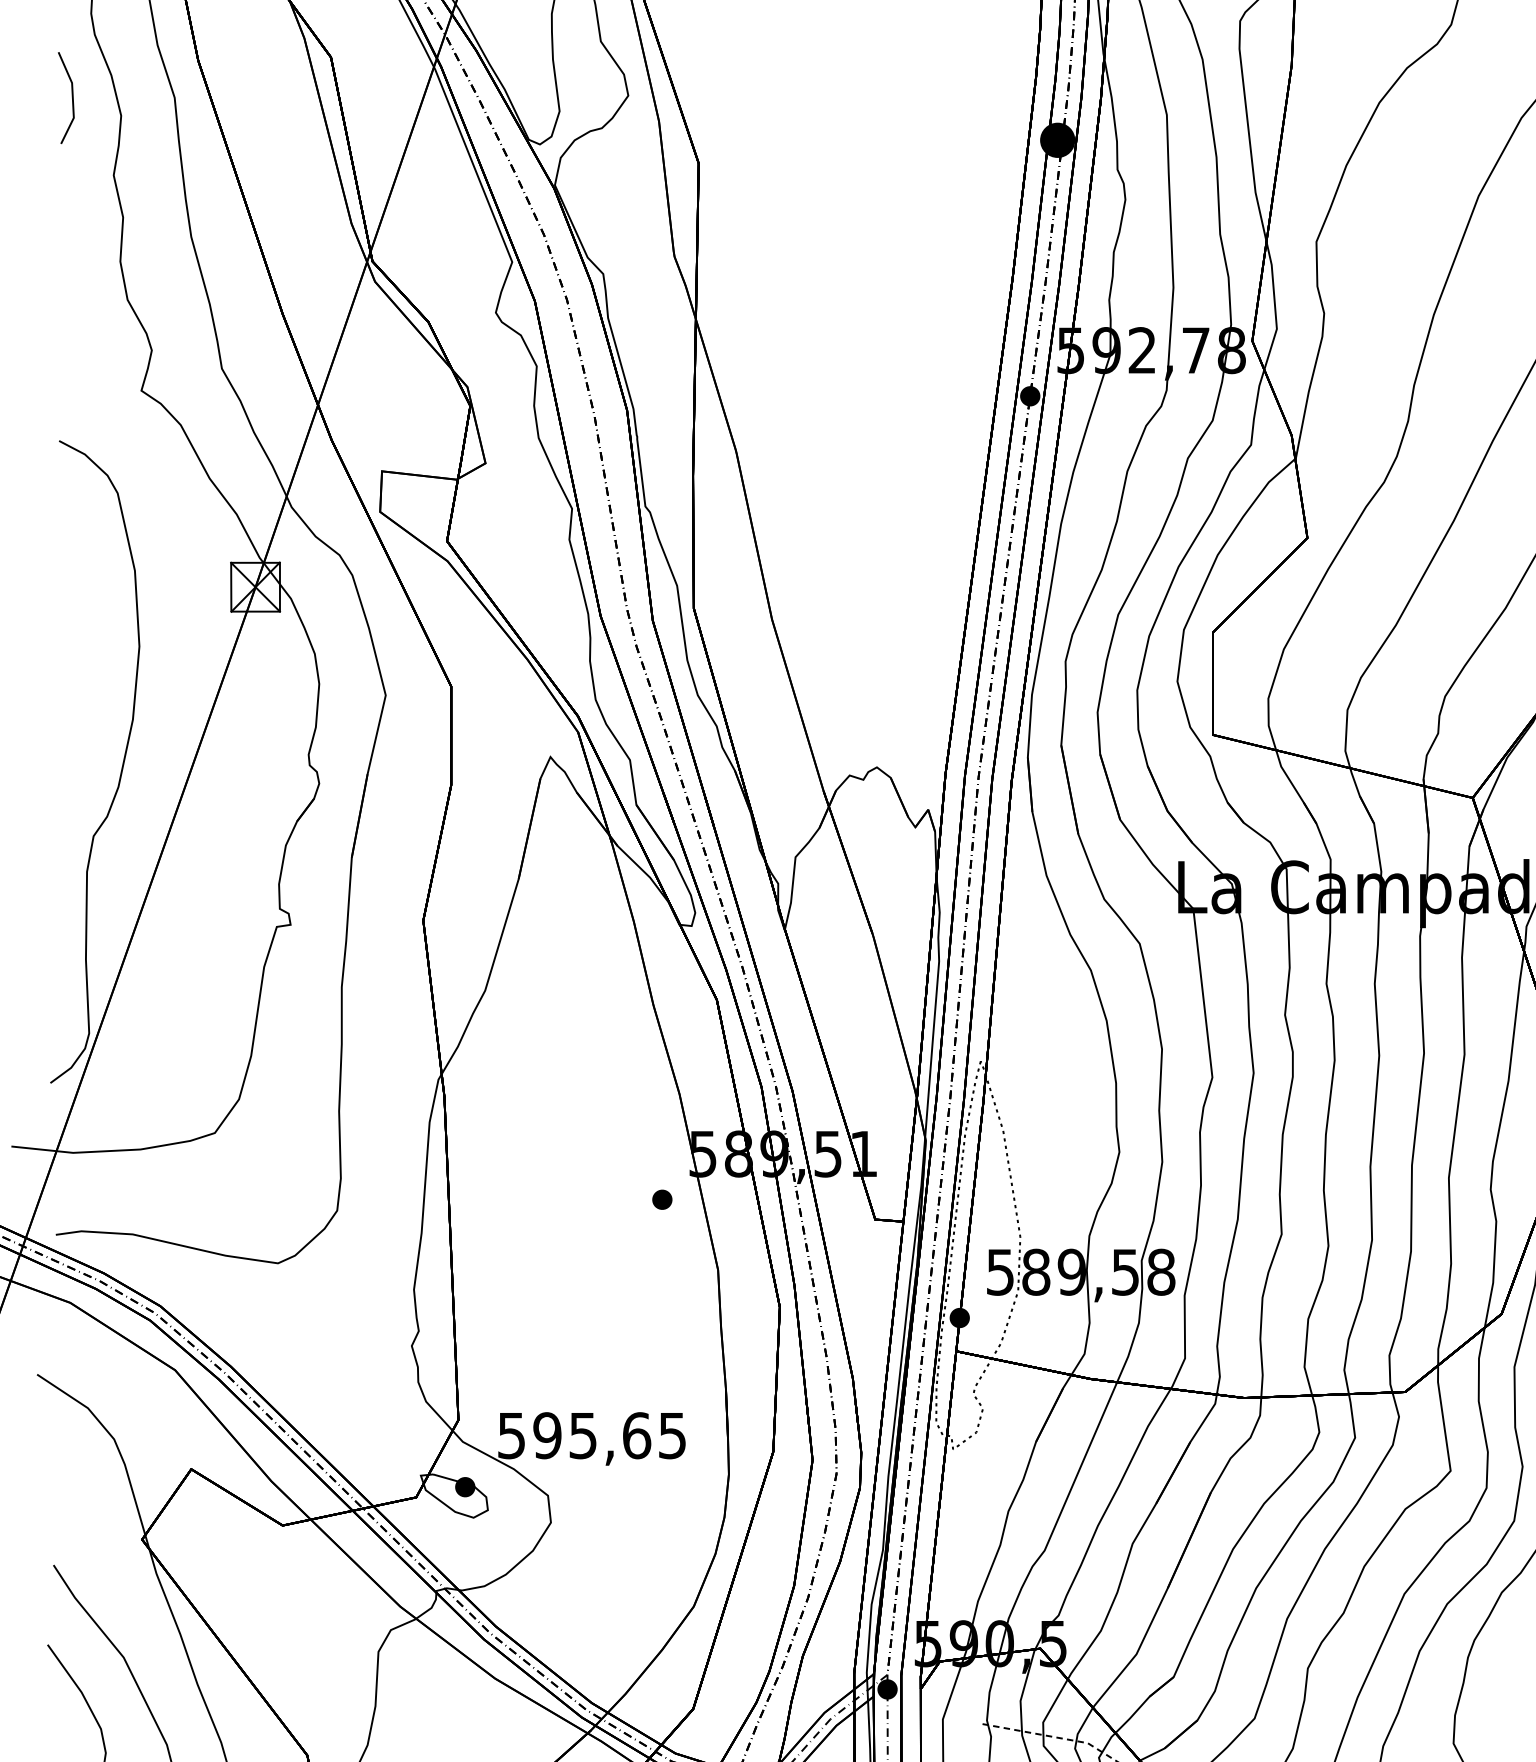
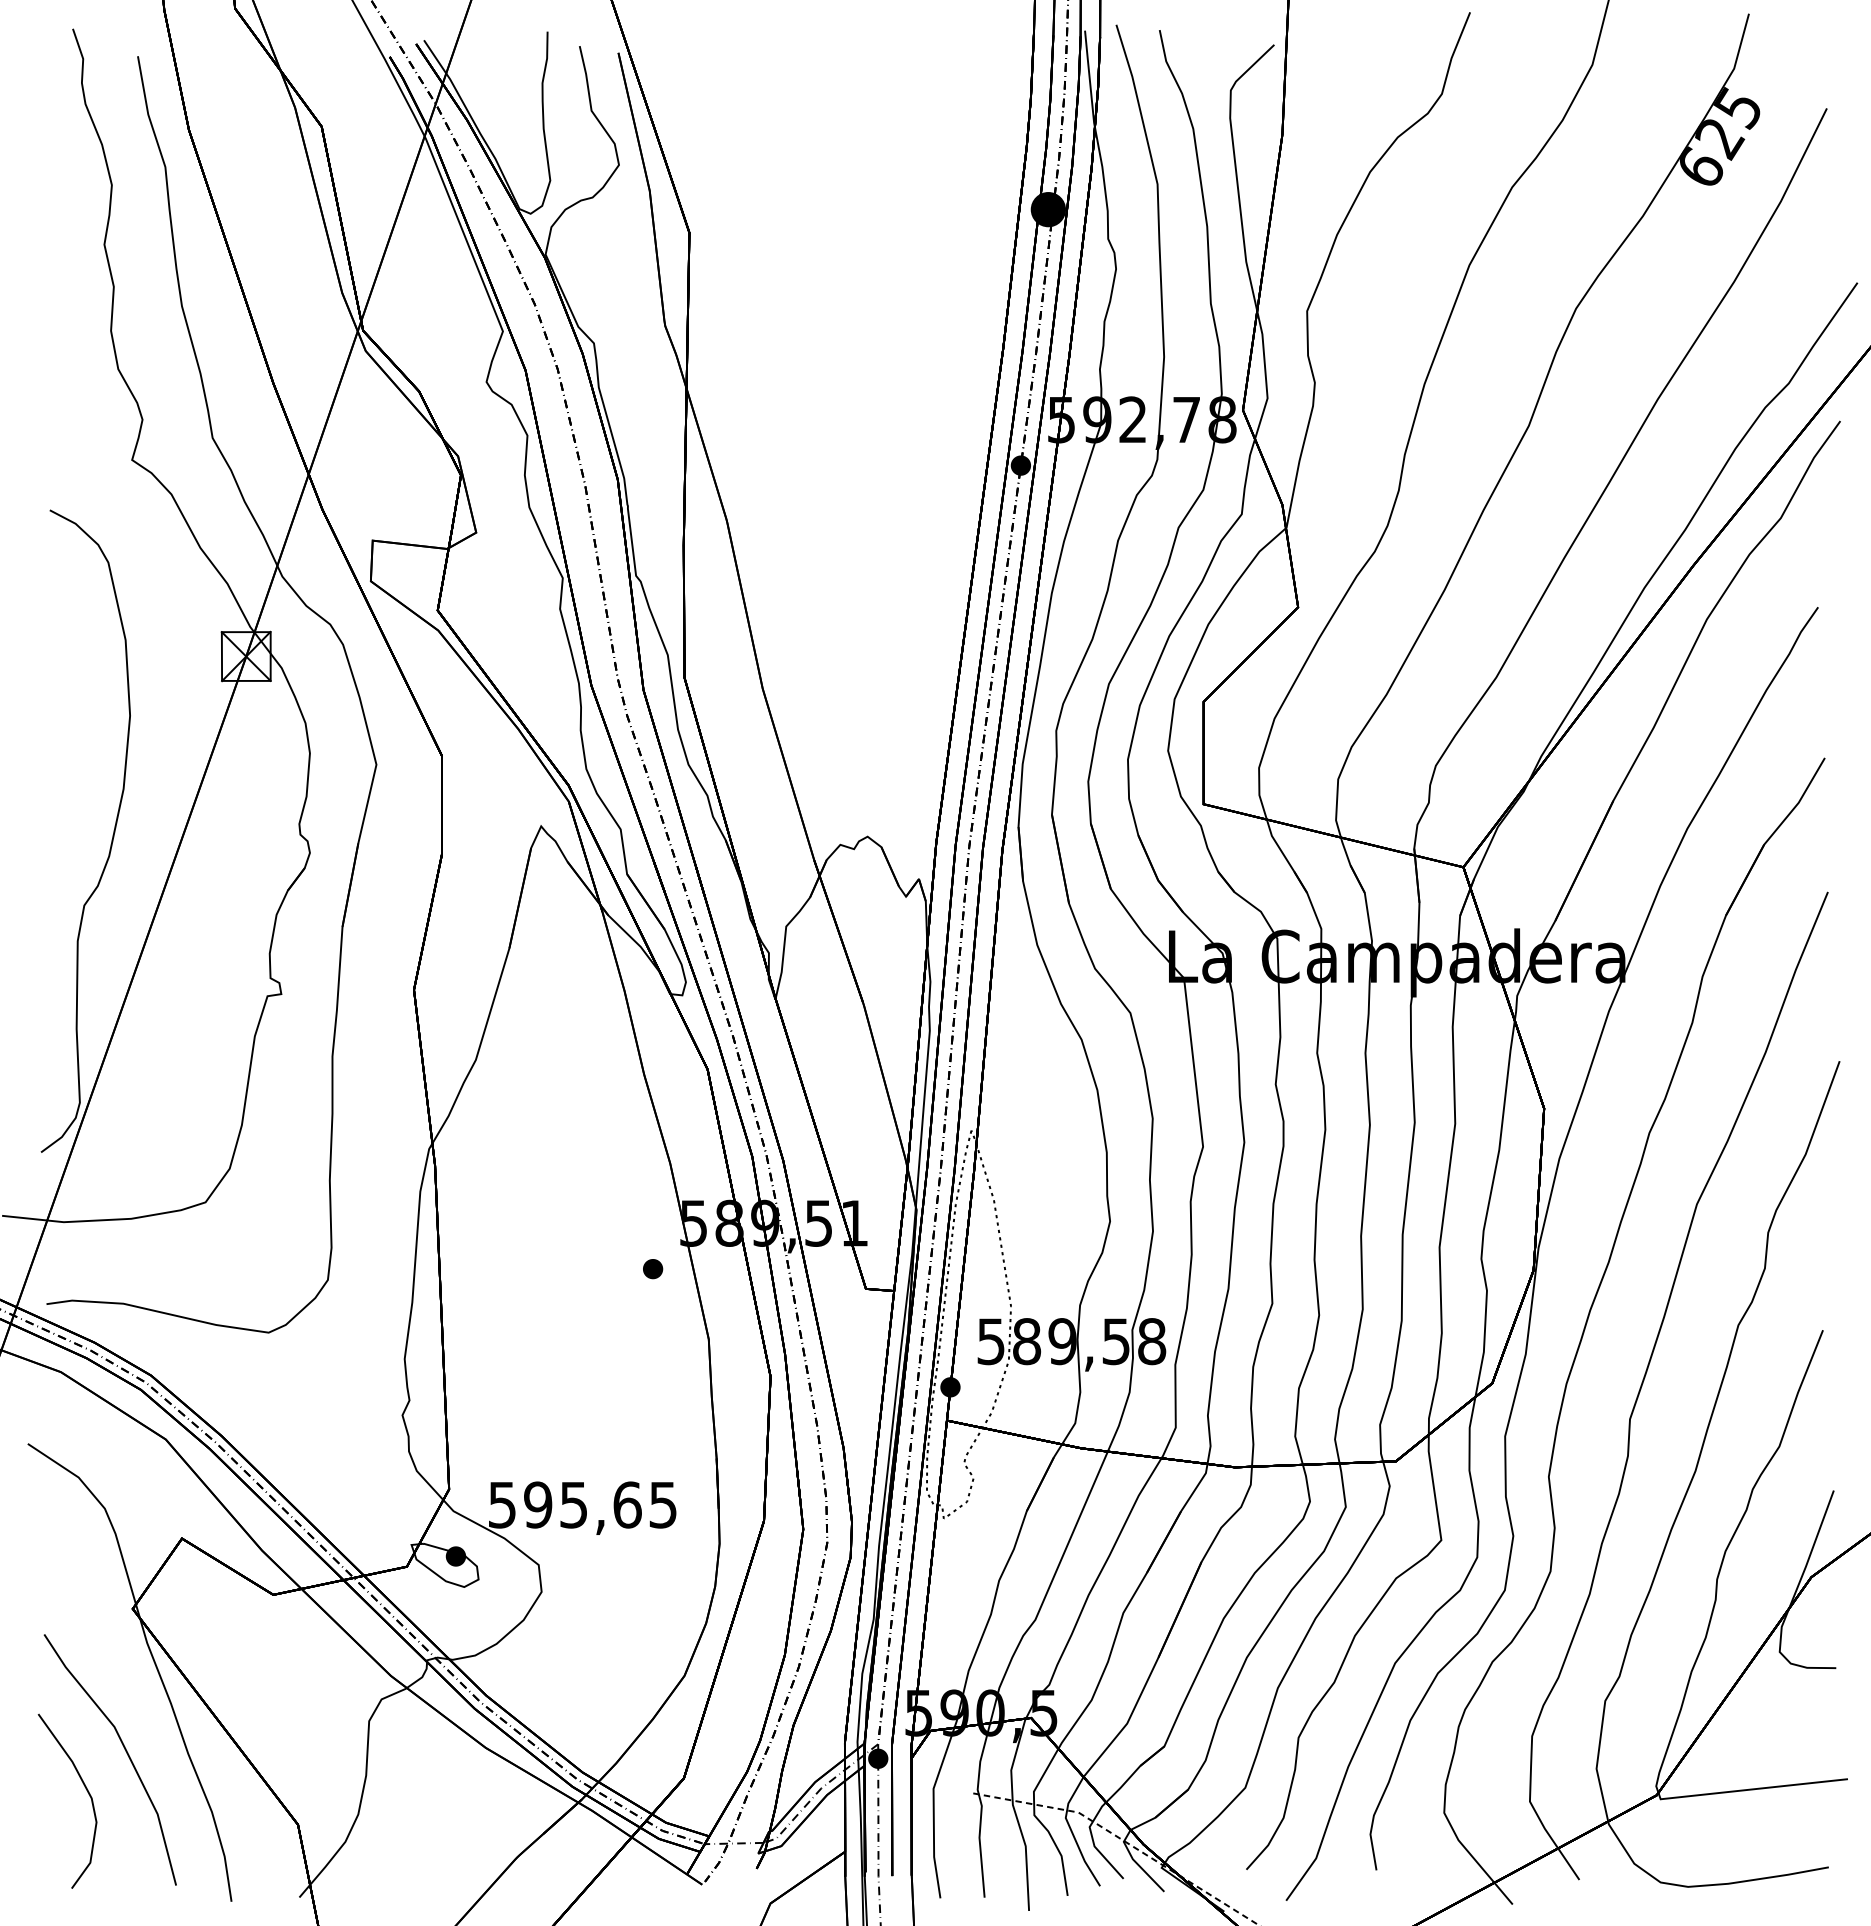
line: (71, 98) -> (62, 167), removed

